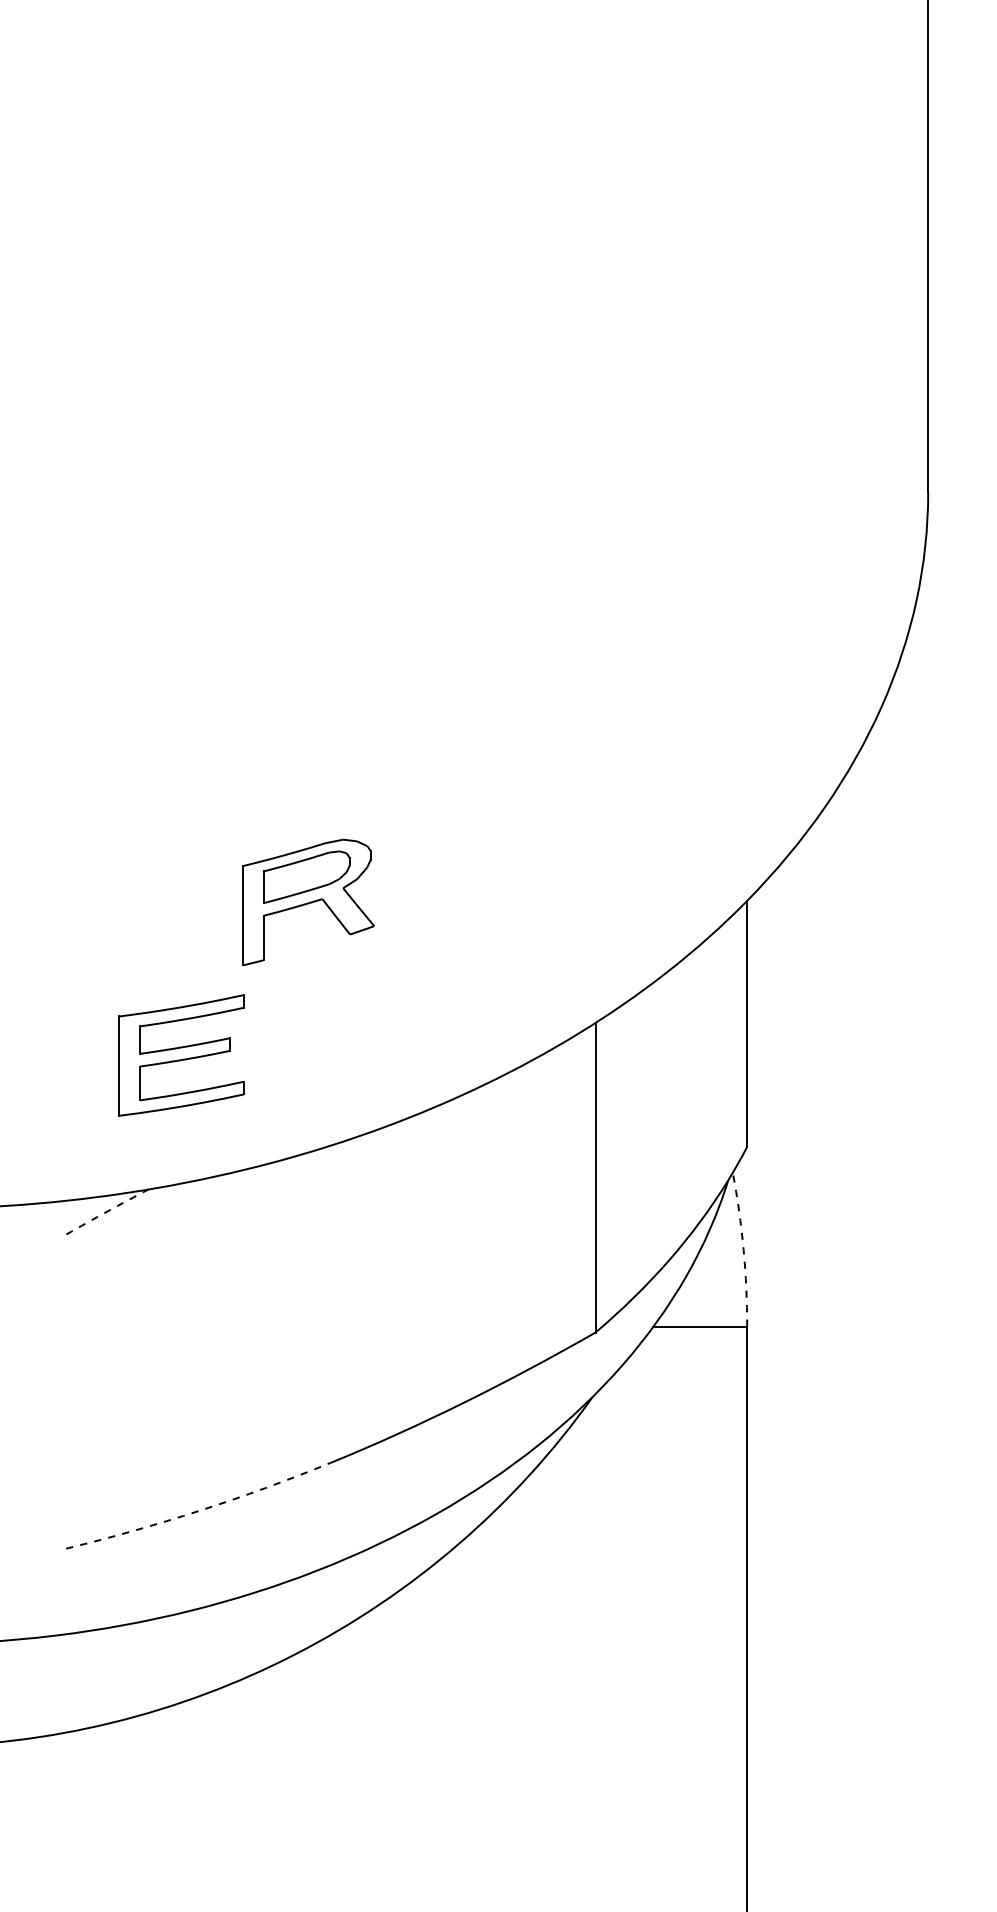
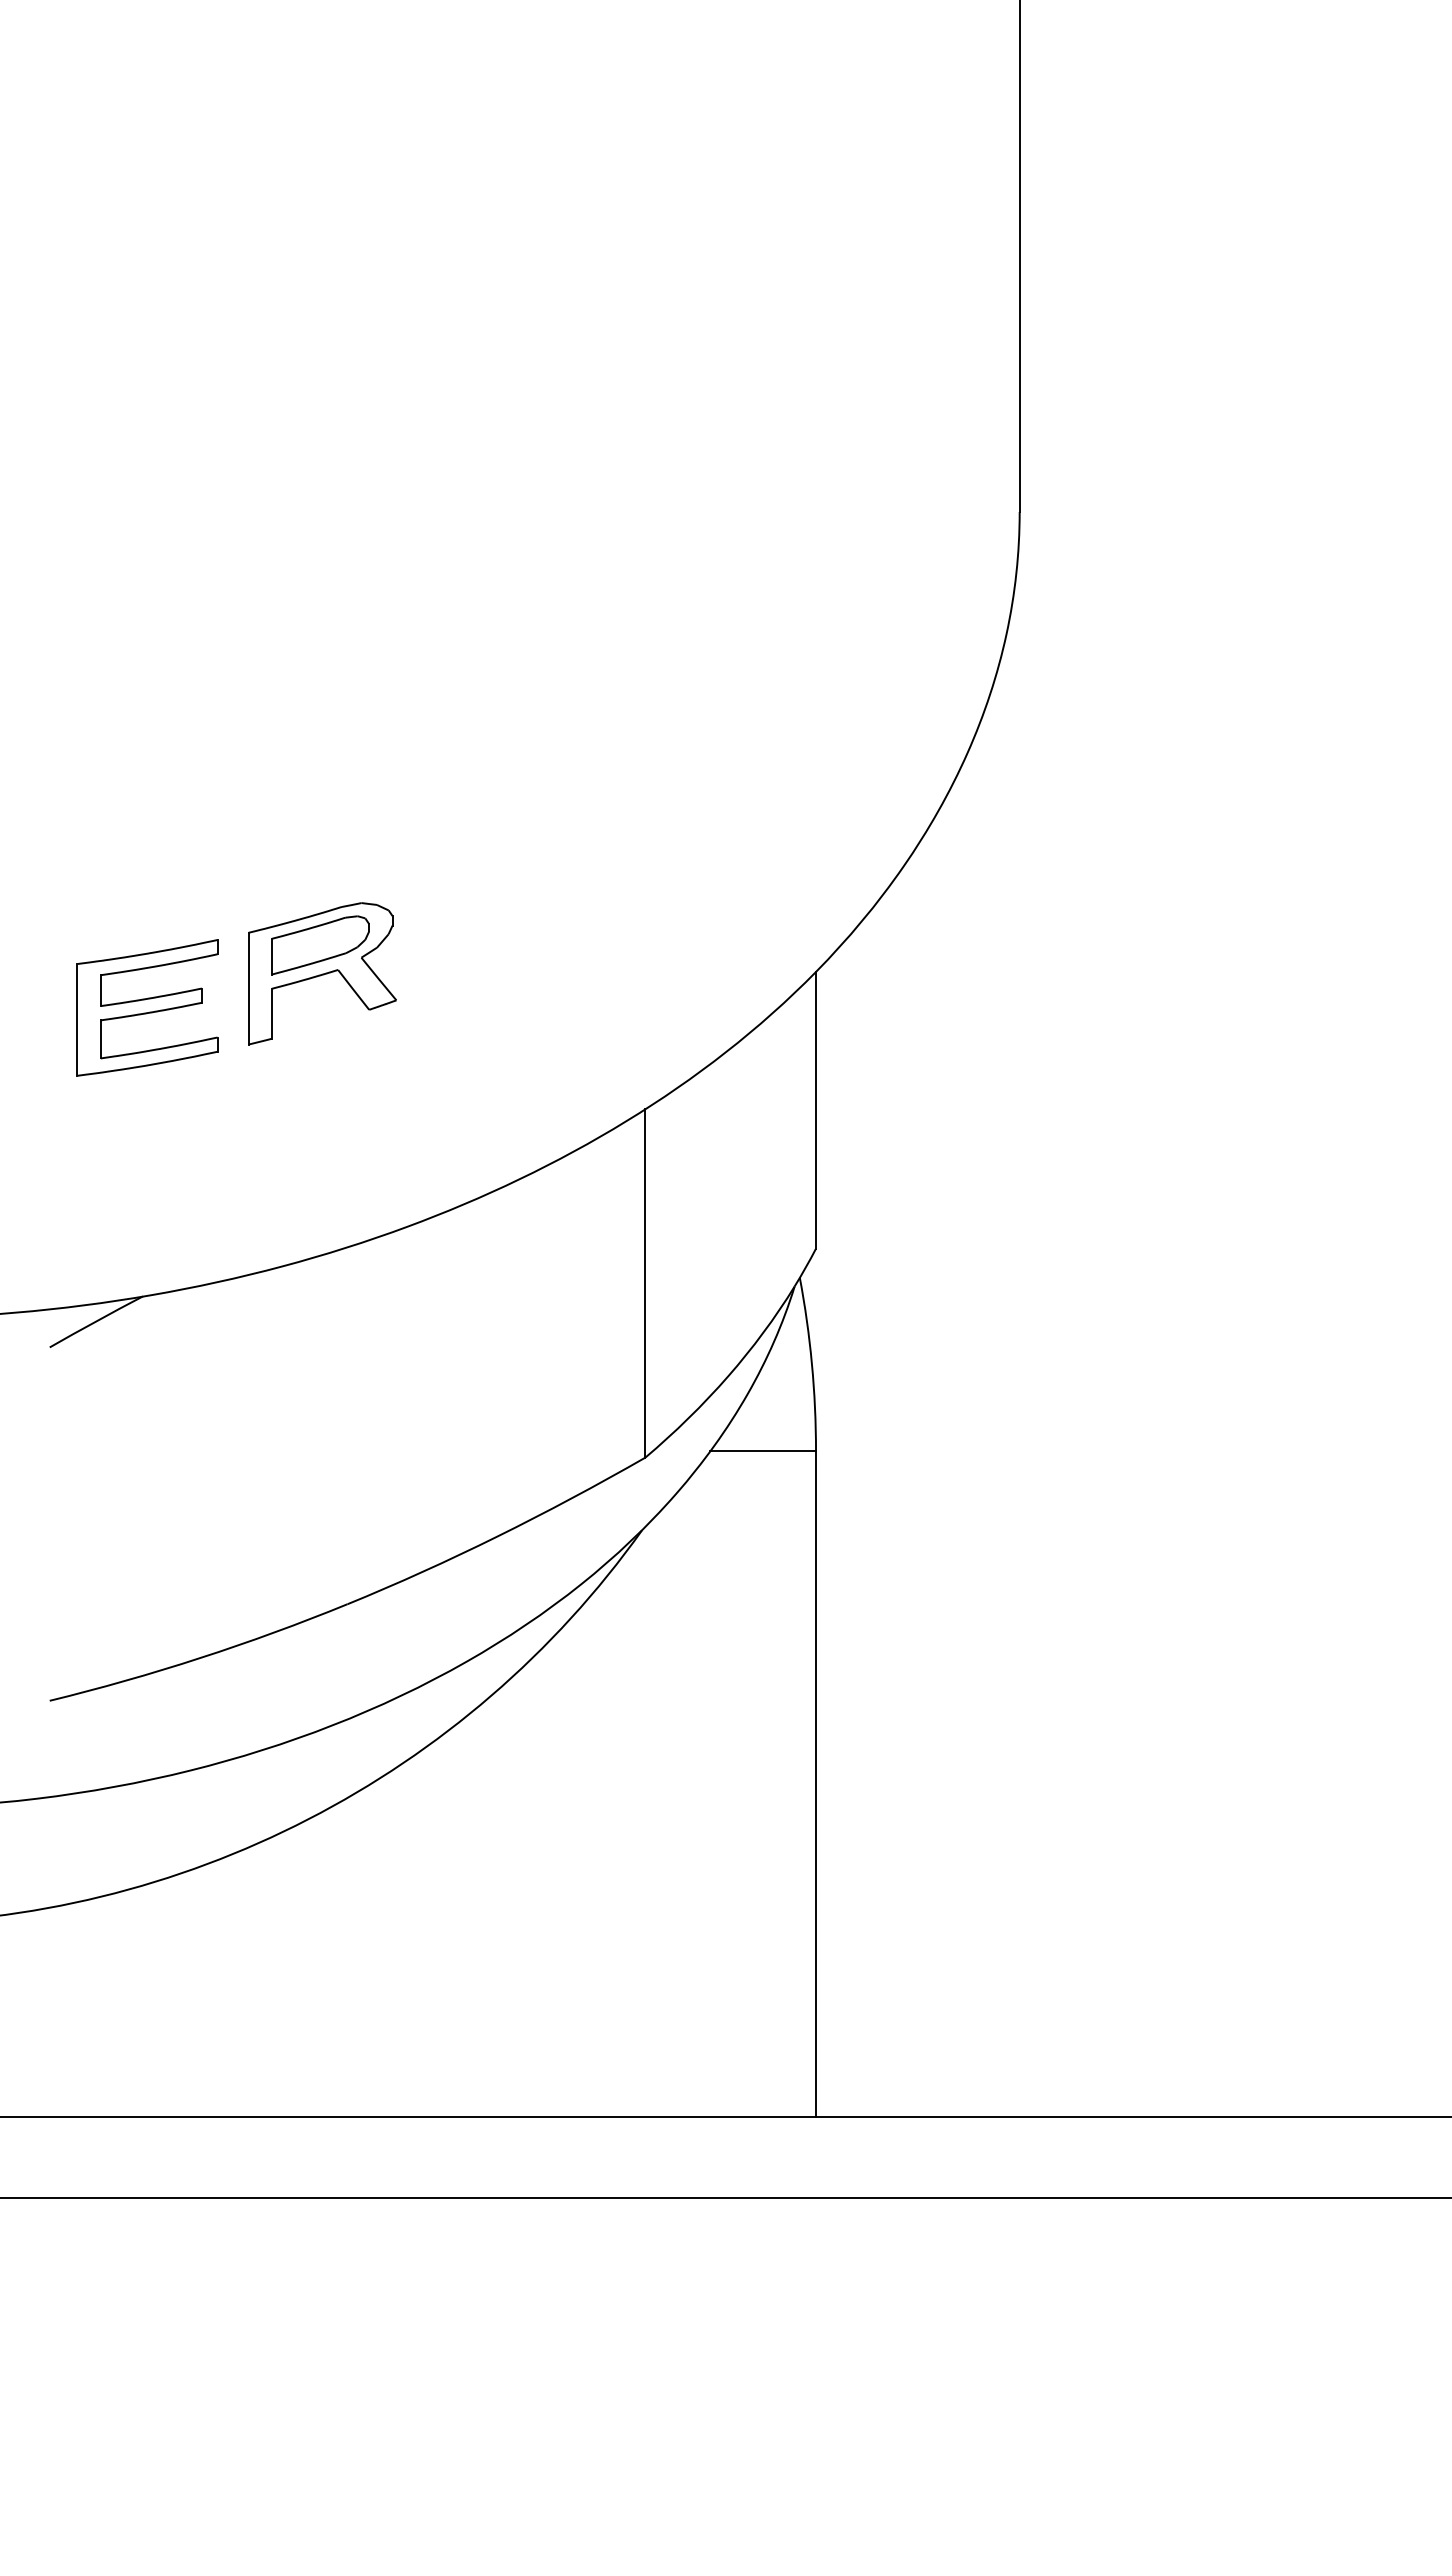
part: (181, 1055) -> (147, 1007), moved
arc: (107, 1211) -> (96, 1321), dashed -> solid
arc: (743, 1249) -> (811, 1364), dashed -> solid
arc: (200, 1511) -> (200, 1658), dashed -> solid

